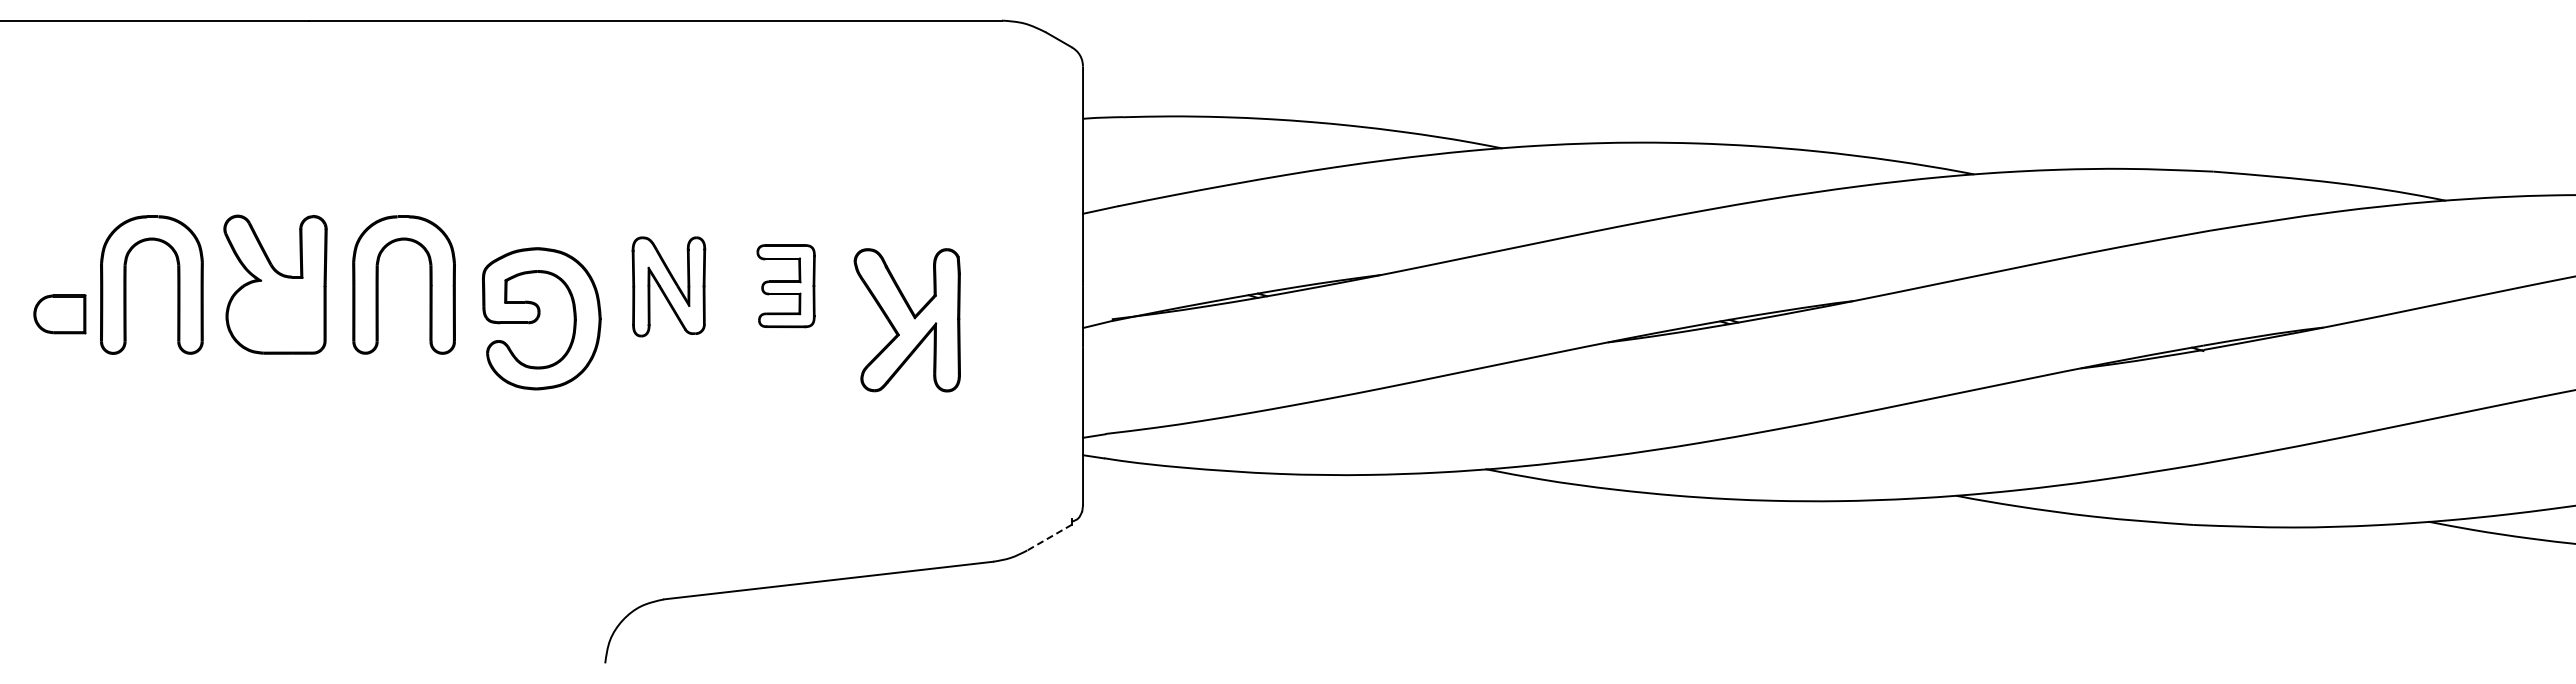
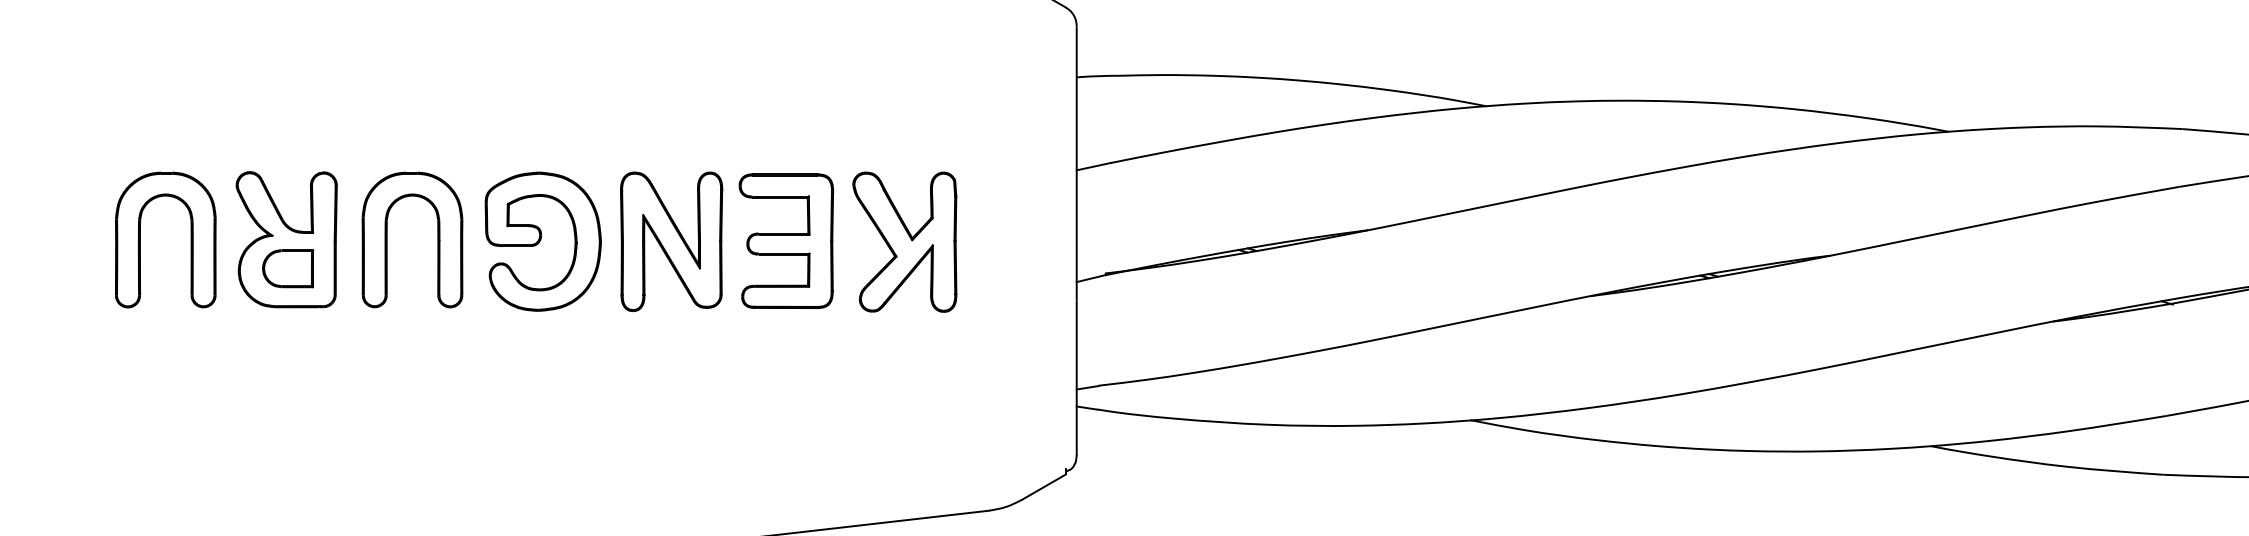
part: (785, 285) -> (785, 240), size x1.67
part: (668, 286) -> (671, 241), size x1.43
part: (59, 314) -> (287, 268), moved
part: (541, 318) -> (543, 241), moved
part: (906, 320) -> (904, 242), moved
line: (1049, 537) -> (1043, 487), dashed -> solid

